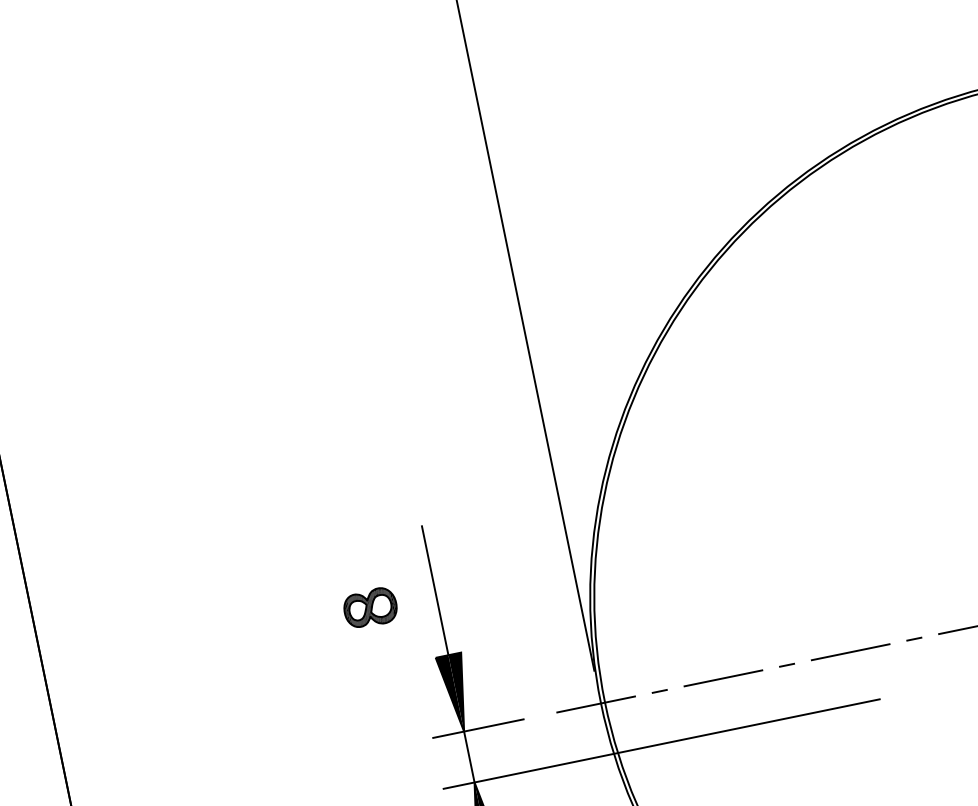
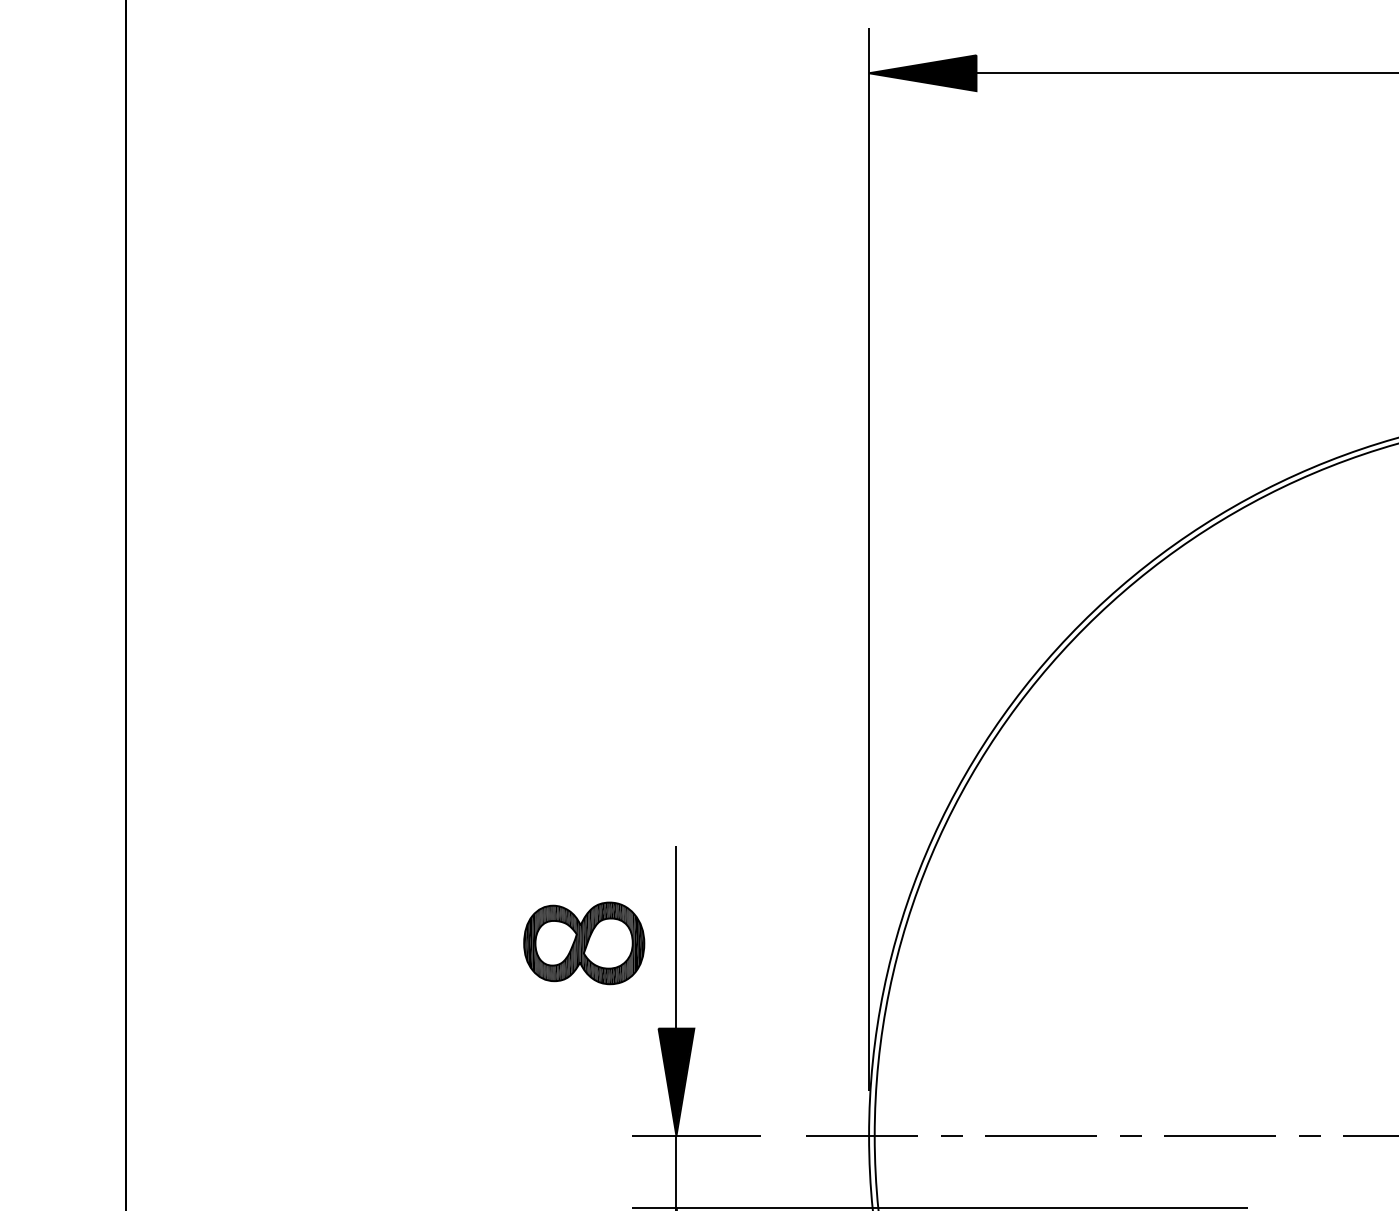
part: (370, 608) -> (584, 943), size x1.67

